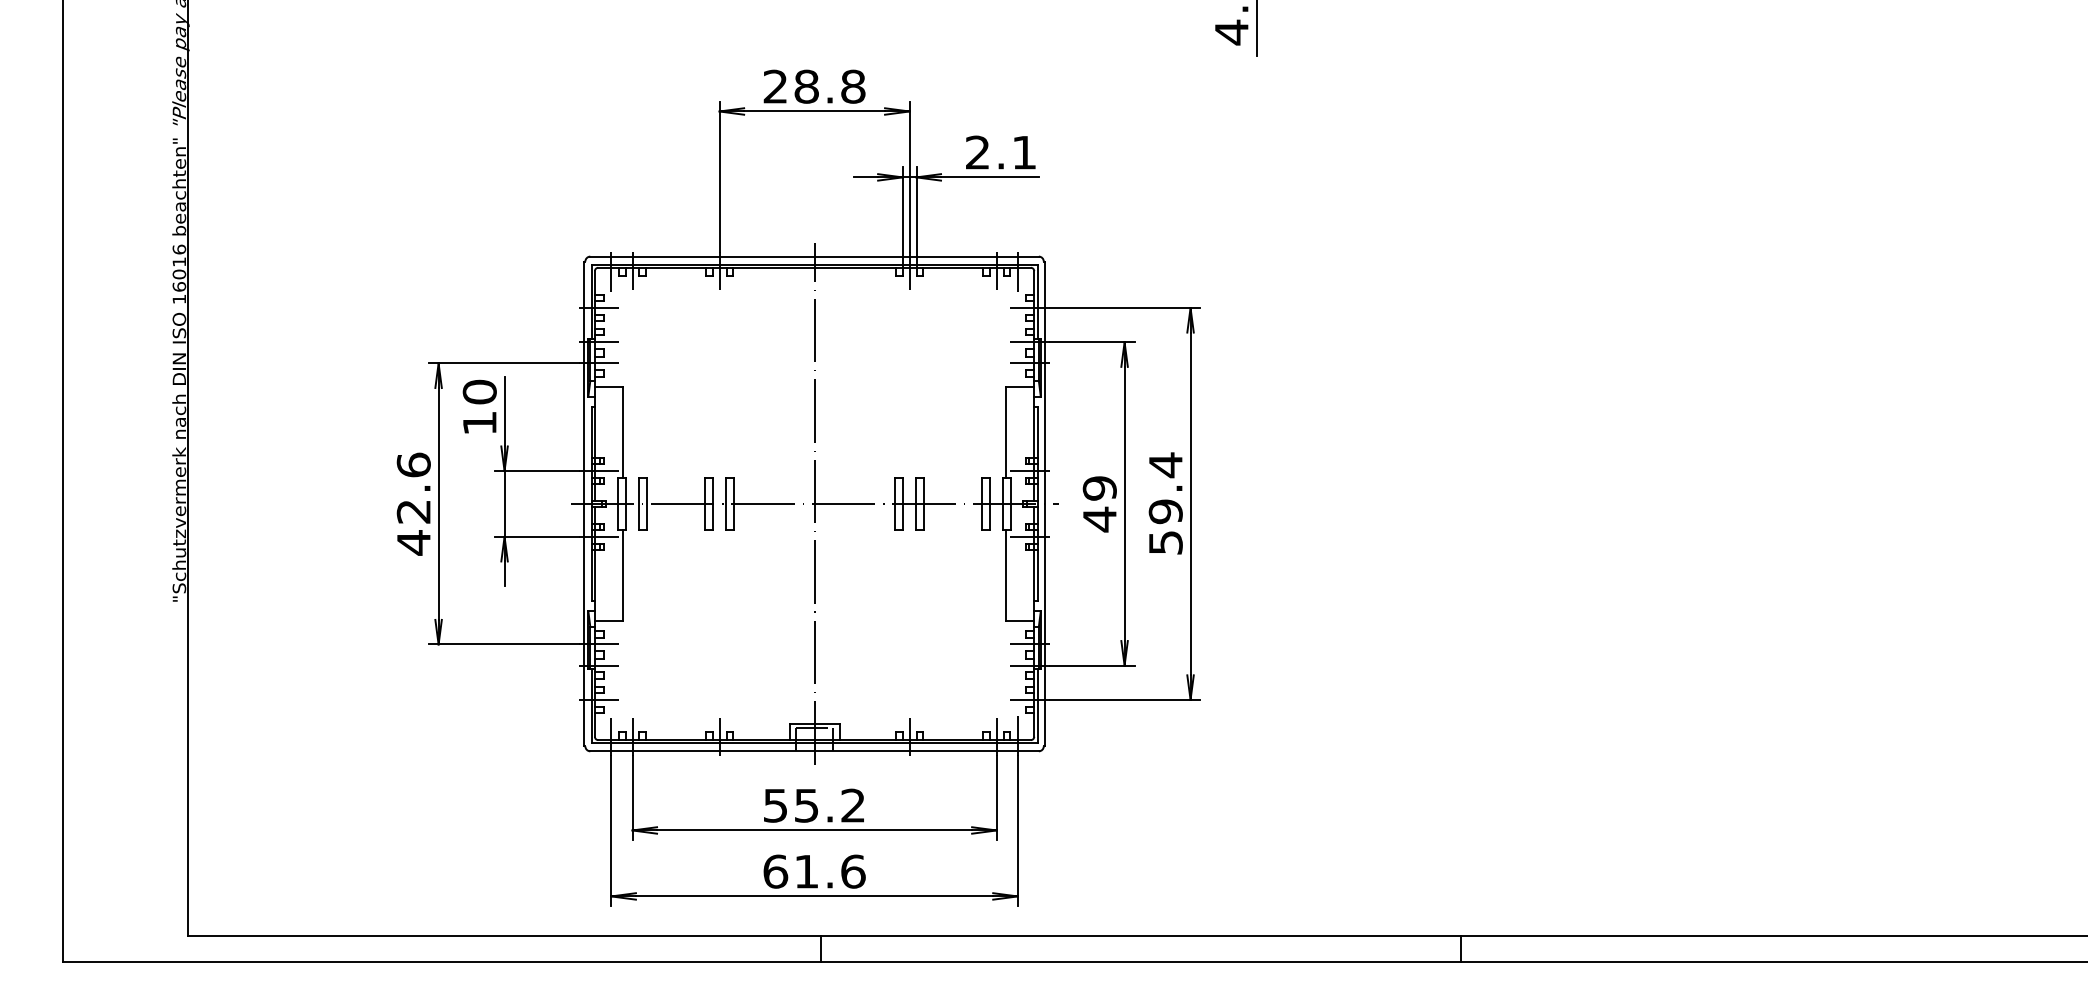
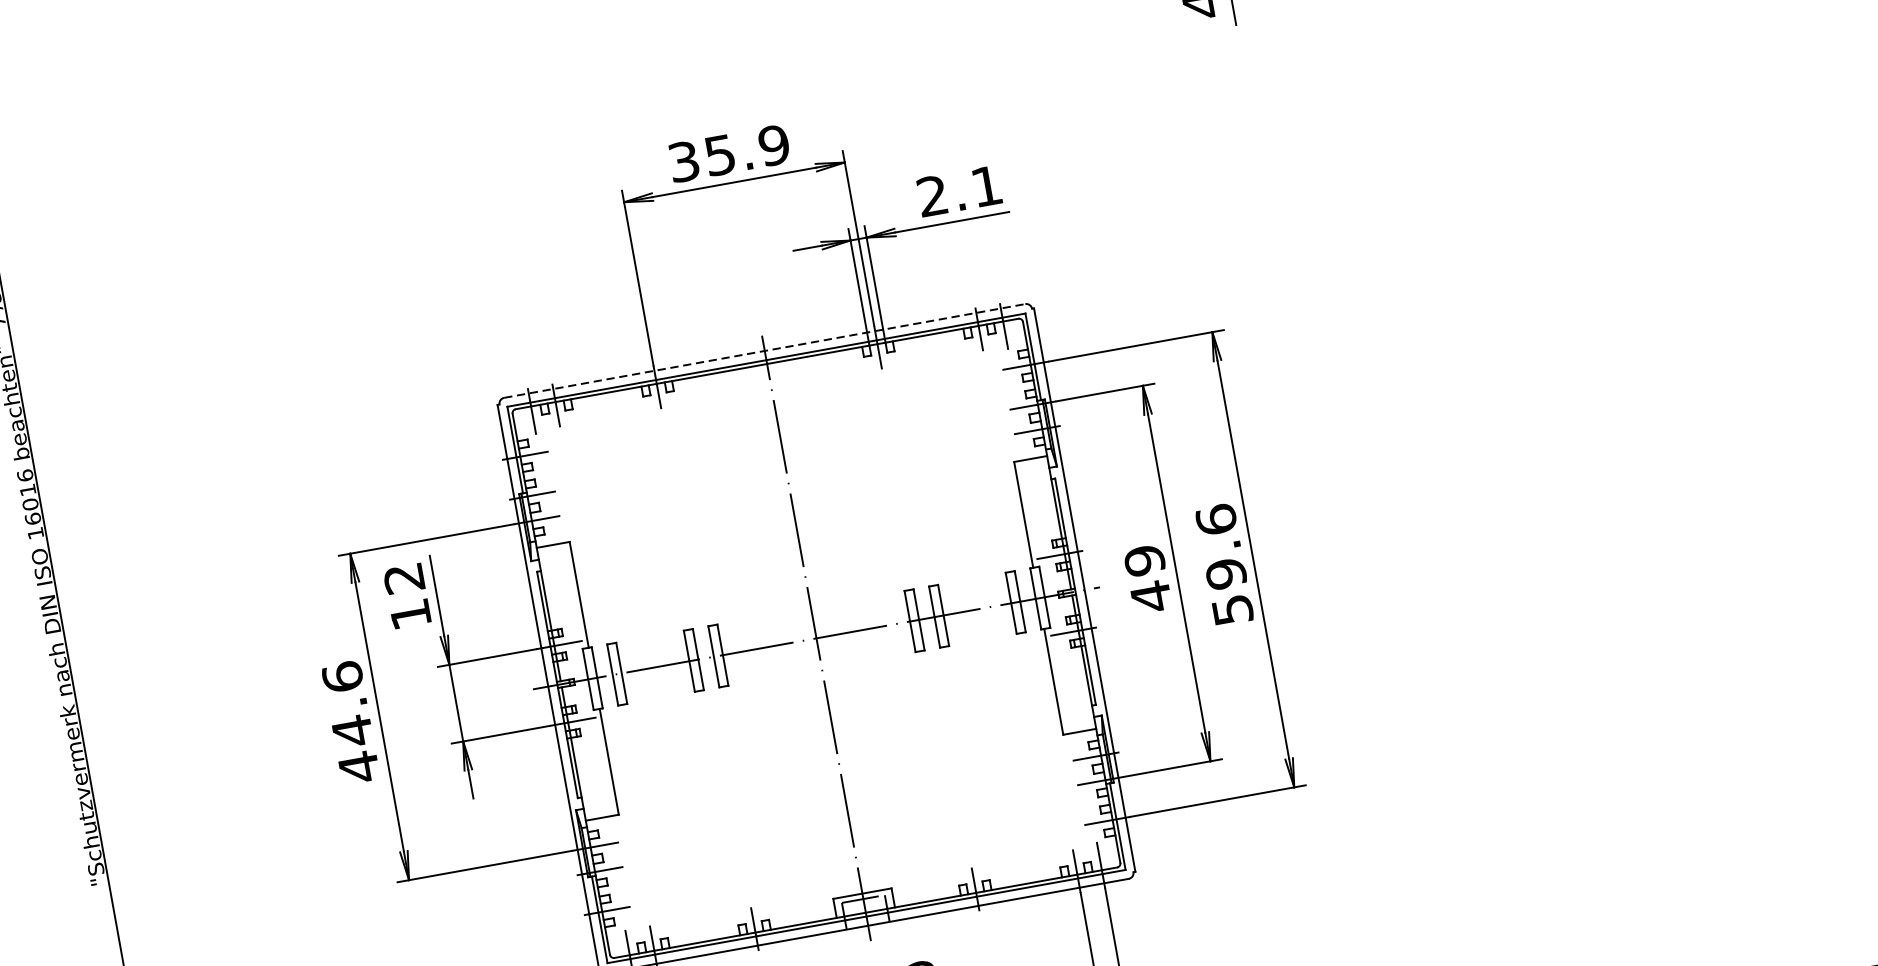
text: (814, 86) -> (729, 153), 28.8 -> 35.9
line: (815, 256) -> (765, 350), solid -> dashed
text: (479, 391) -> (403, 577), 10 -> 12
text: (1165, 465) -> (1216, 520), 59.4 -> 59.6
text: (413, 511) -> (352, 730), 42.6 -> 44.6

